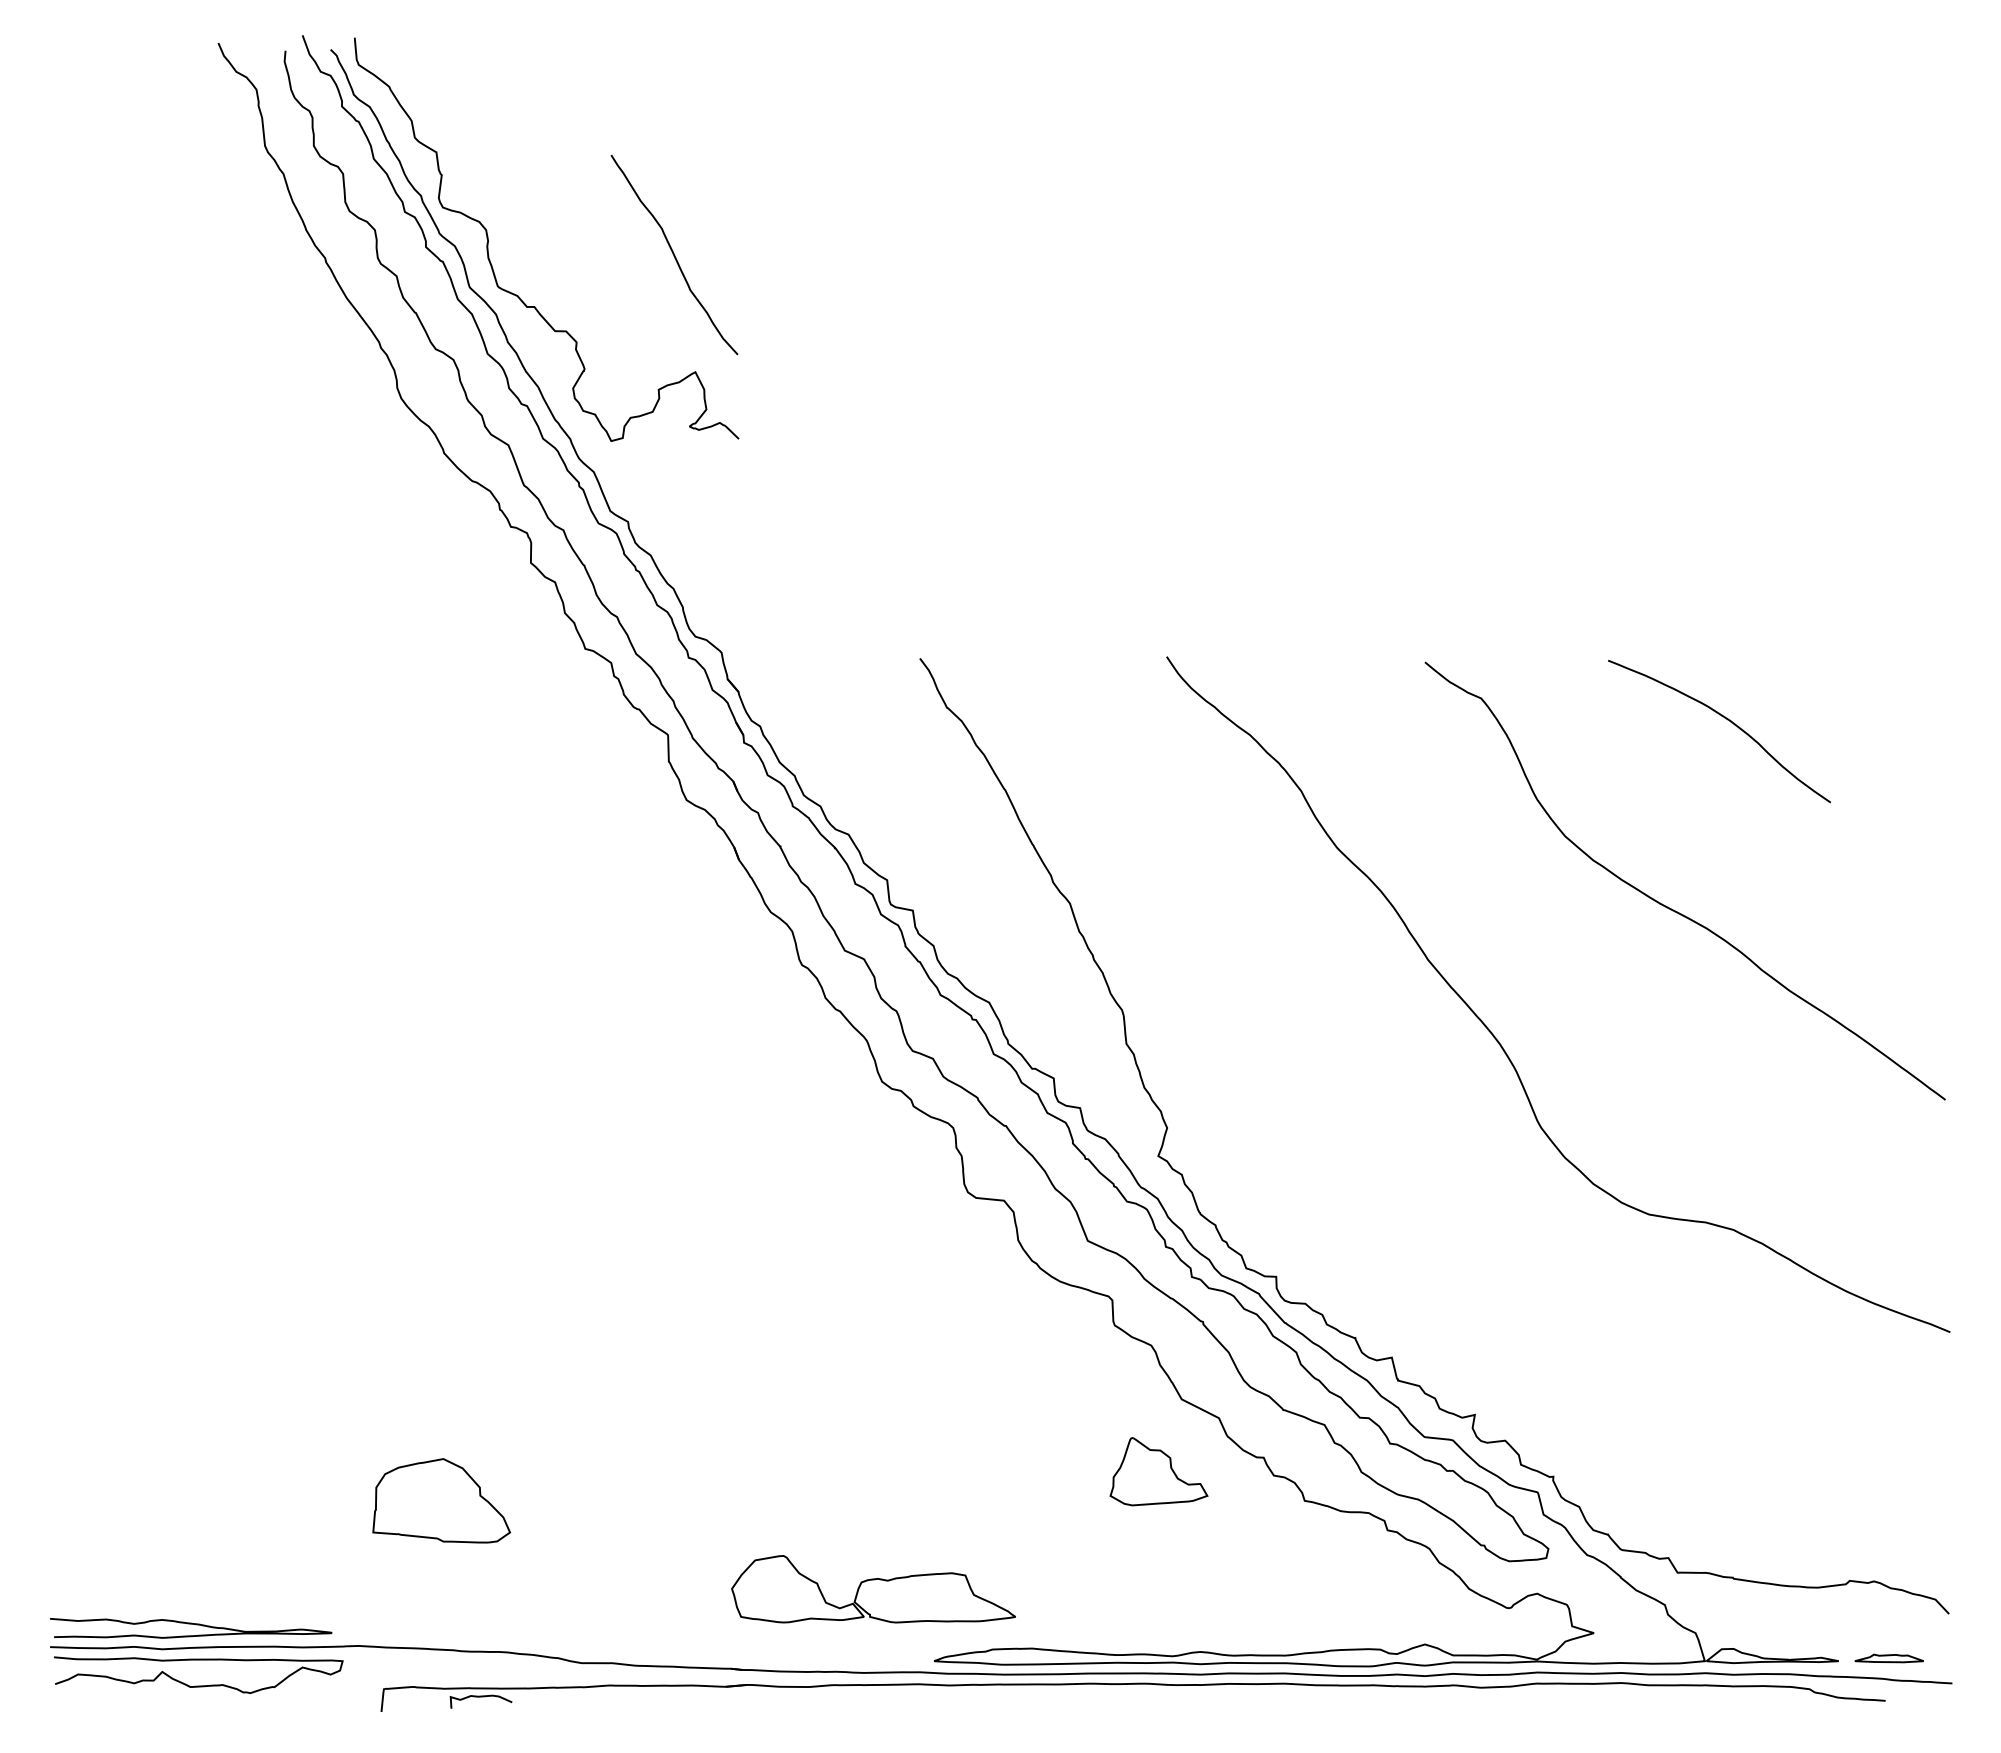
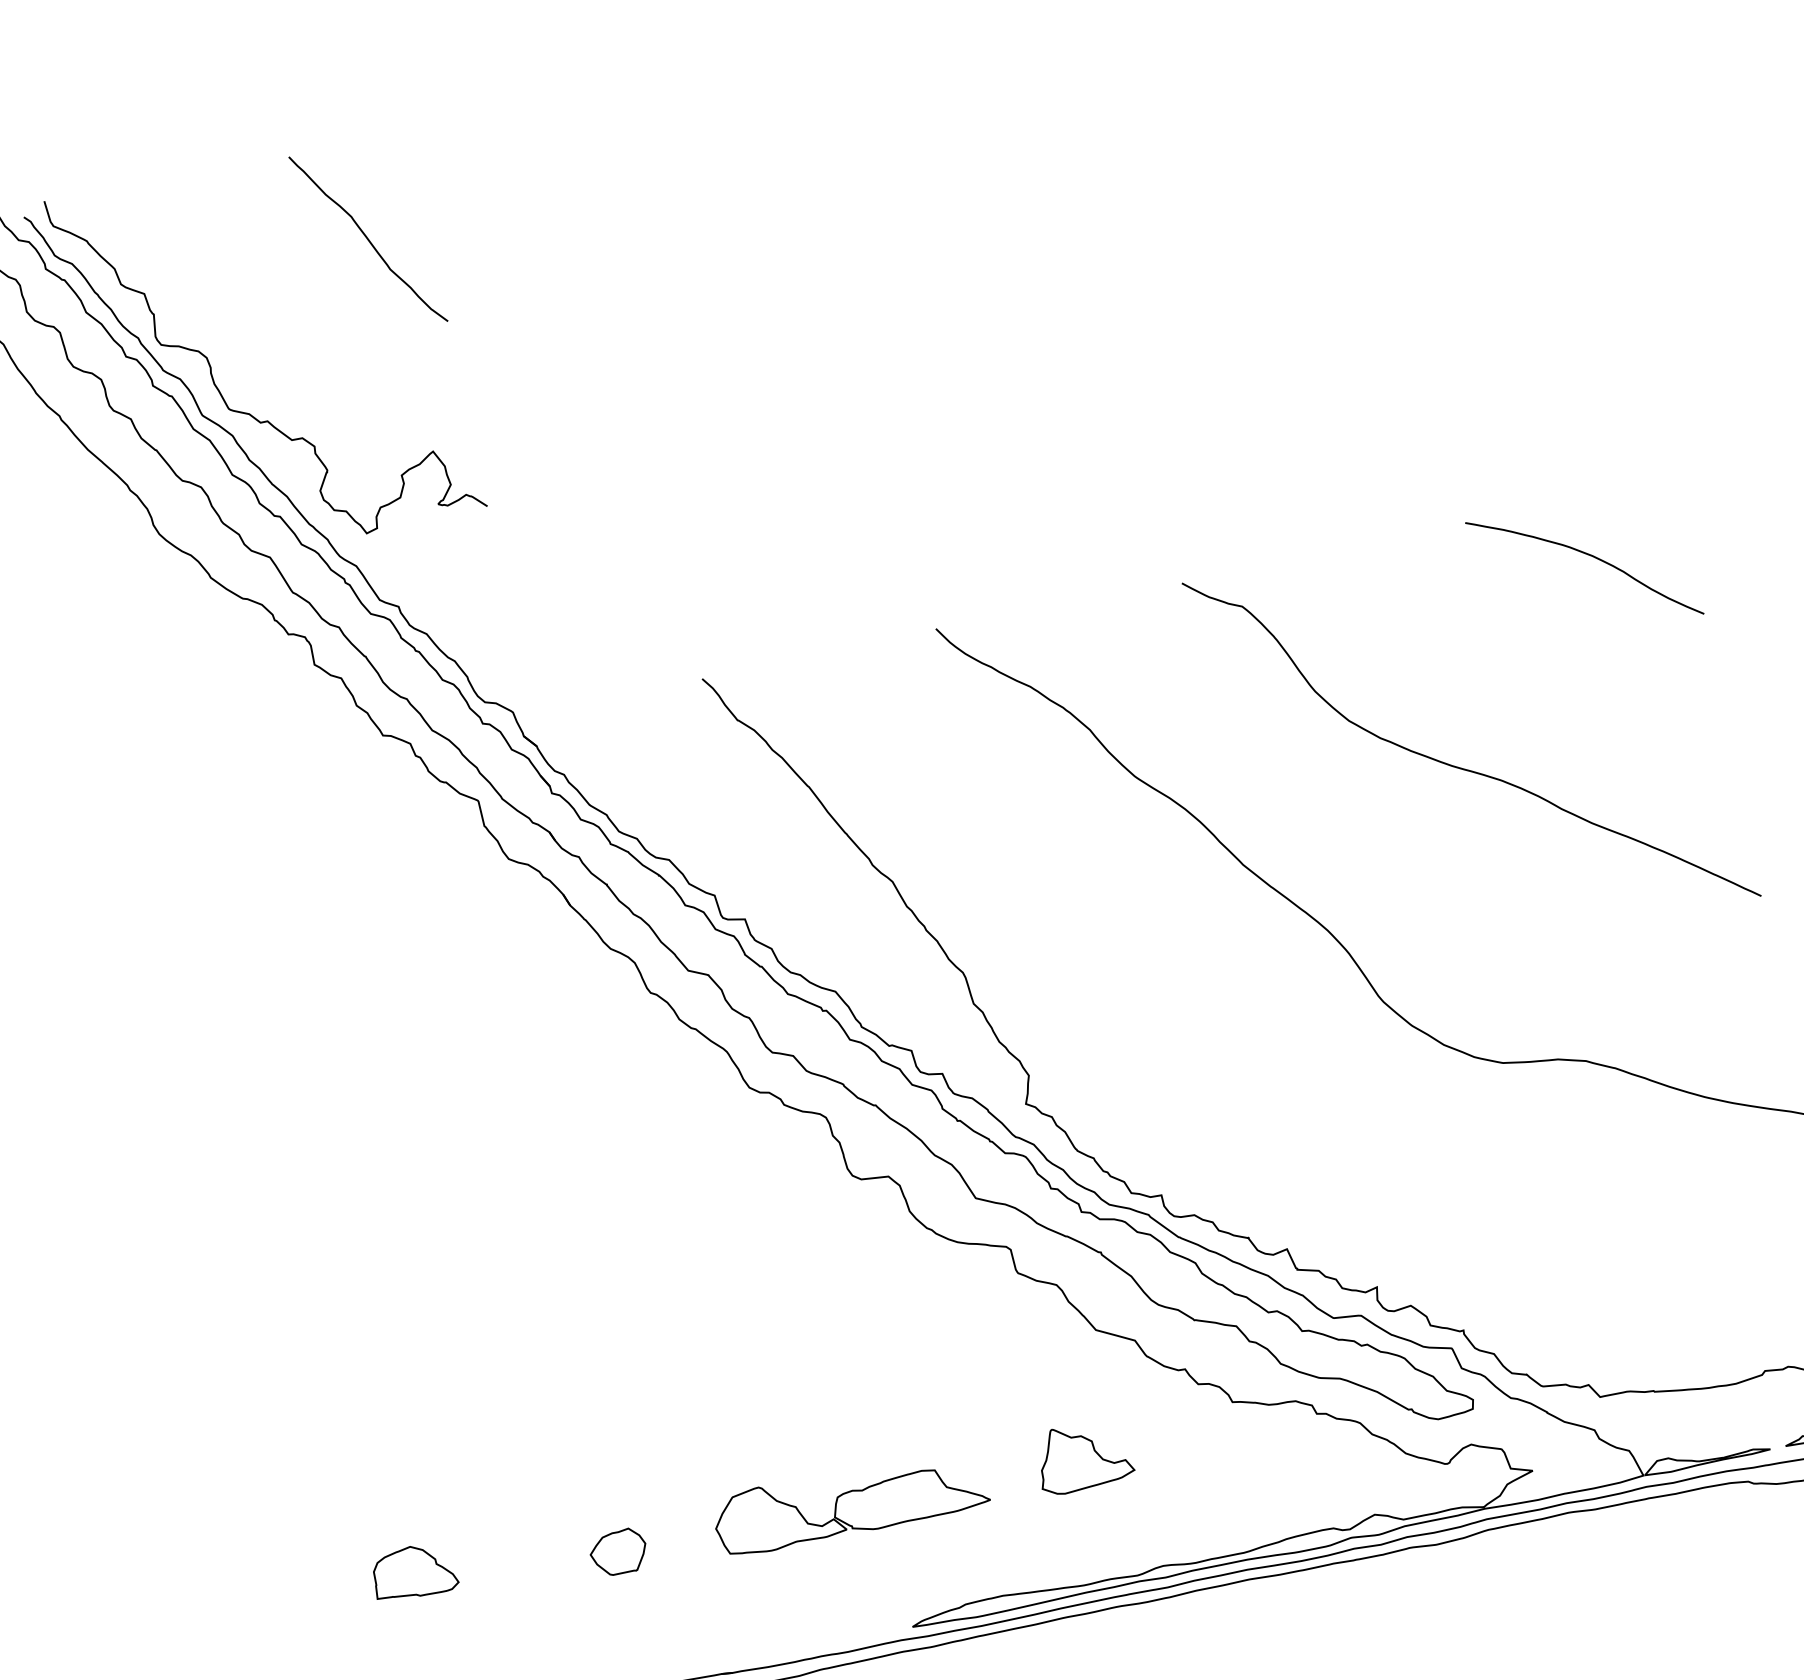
curve: (674, 255) -> (368, 239), moved
curve: (1727, 720) -> (1590, 556), moved
part: (1158, 1471) -> (1083, 1456), moved
part: (441, 1501) -> (414, 1572), size x0.62
part: (652, 1524) -> (618, 1552), added
part: (873, 1589) -> (850, 1501), moved

